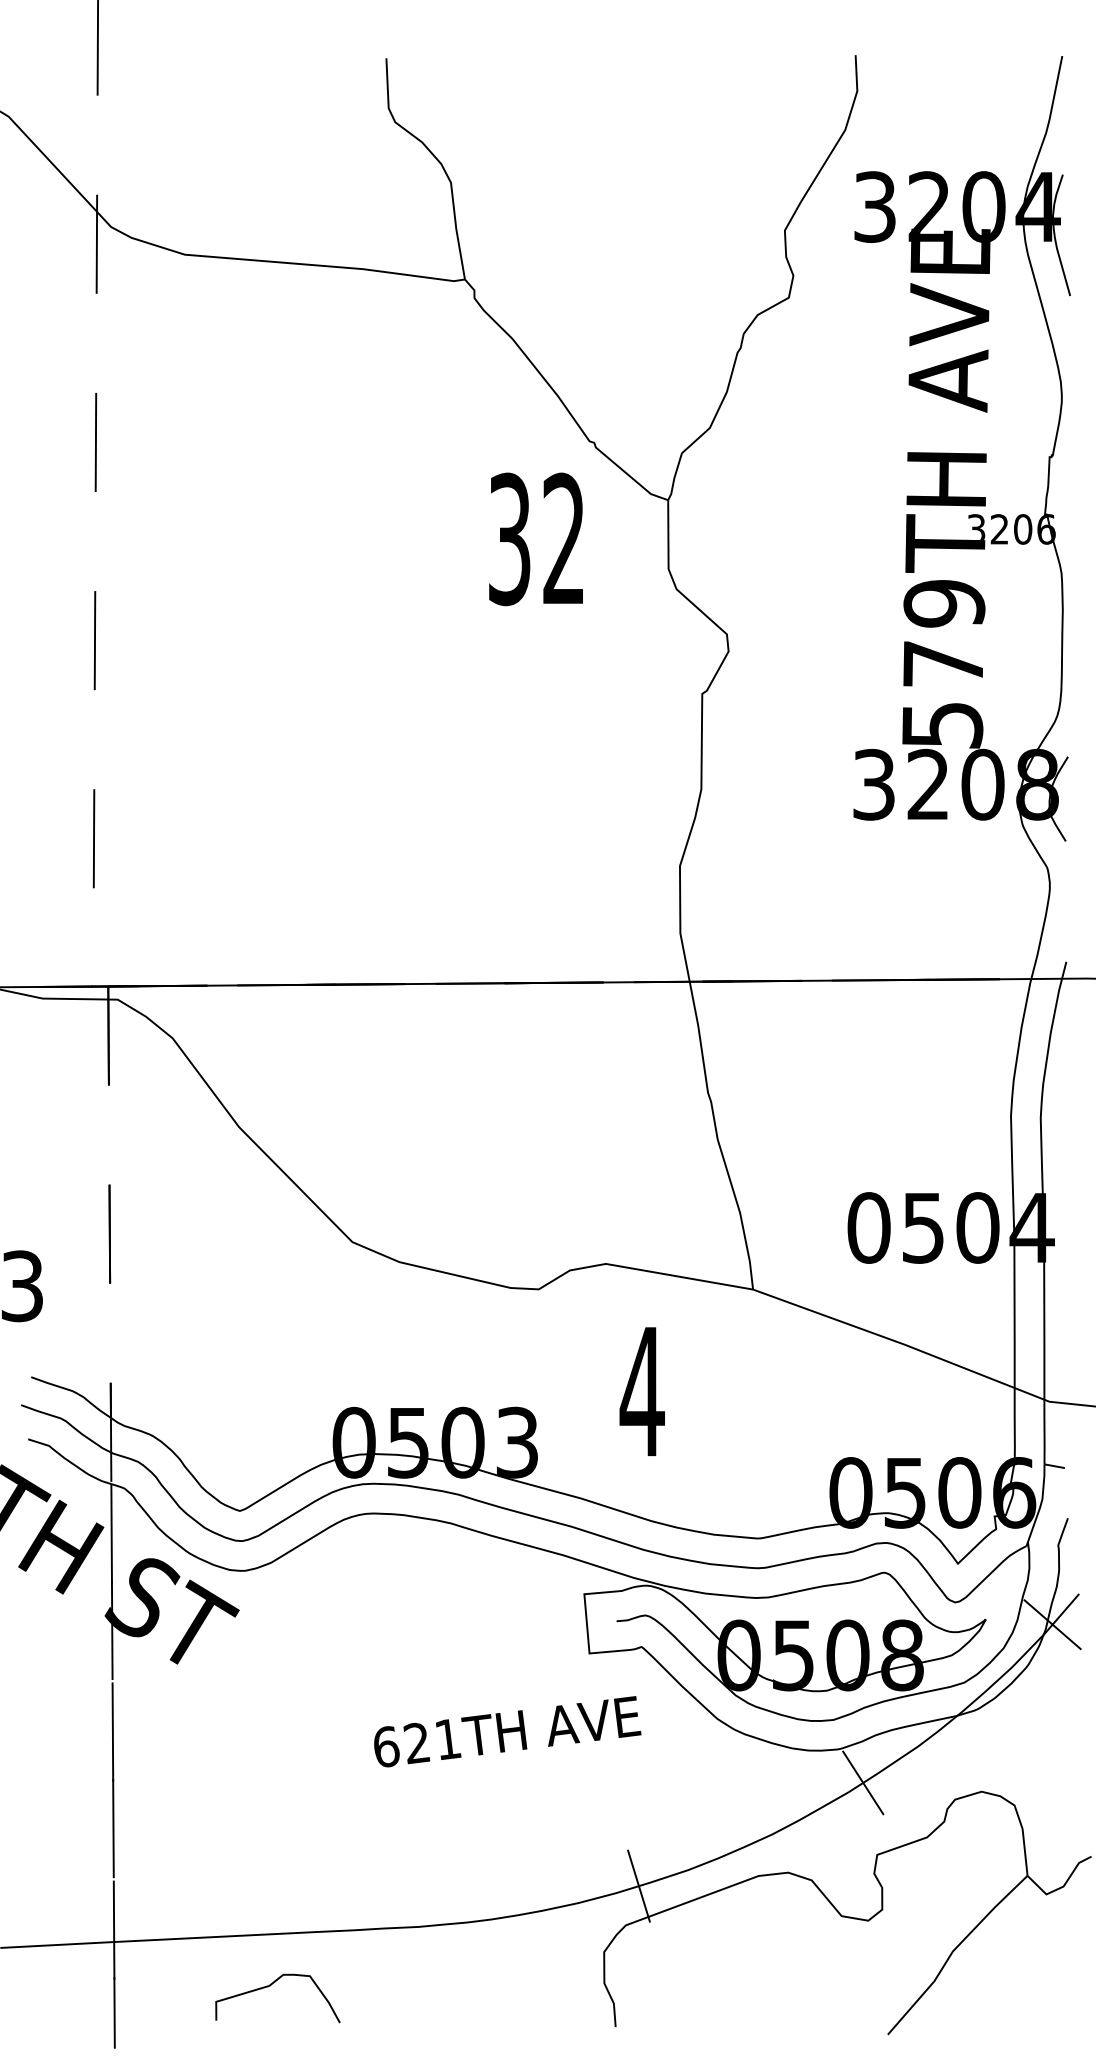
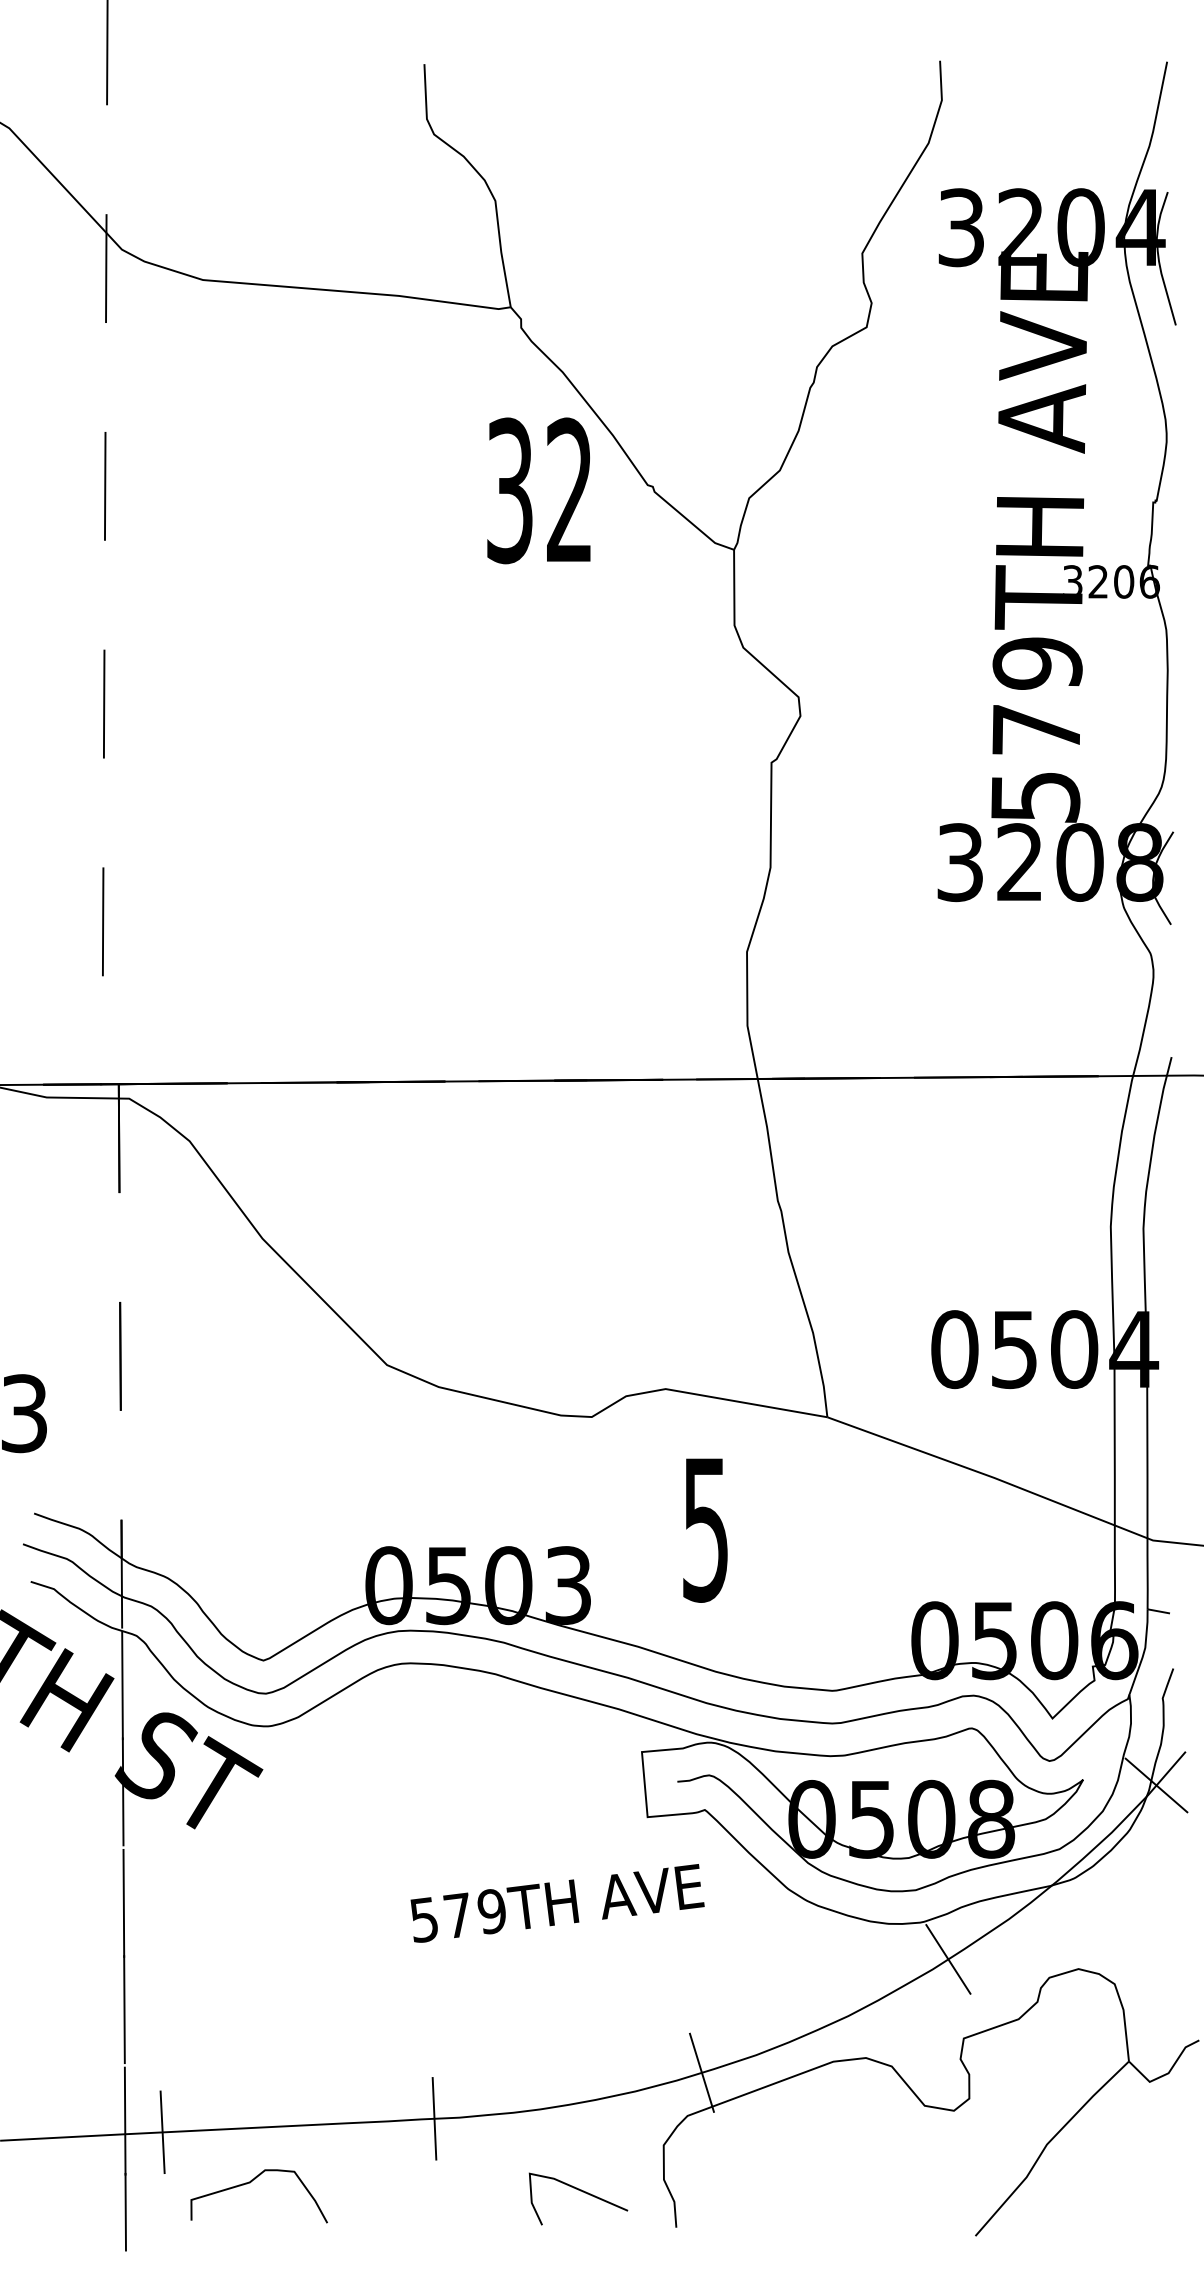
text: (535, 539) -> (538, 490), moved
text: (642, 1392) -> (705, 1530), 4 -> 5
text: (417, 1742) -> (458, 1915), 621TH -> 579TH
line: (395, 1927) -> (434, 2118), added
line: (148, 1940) -> (162, 2132), added
curve: (269, 1986) -> (250, 2183), moved
line: (530, 1995) -> (582, 2192), added

